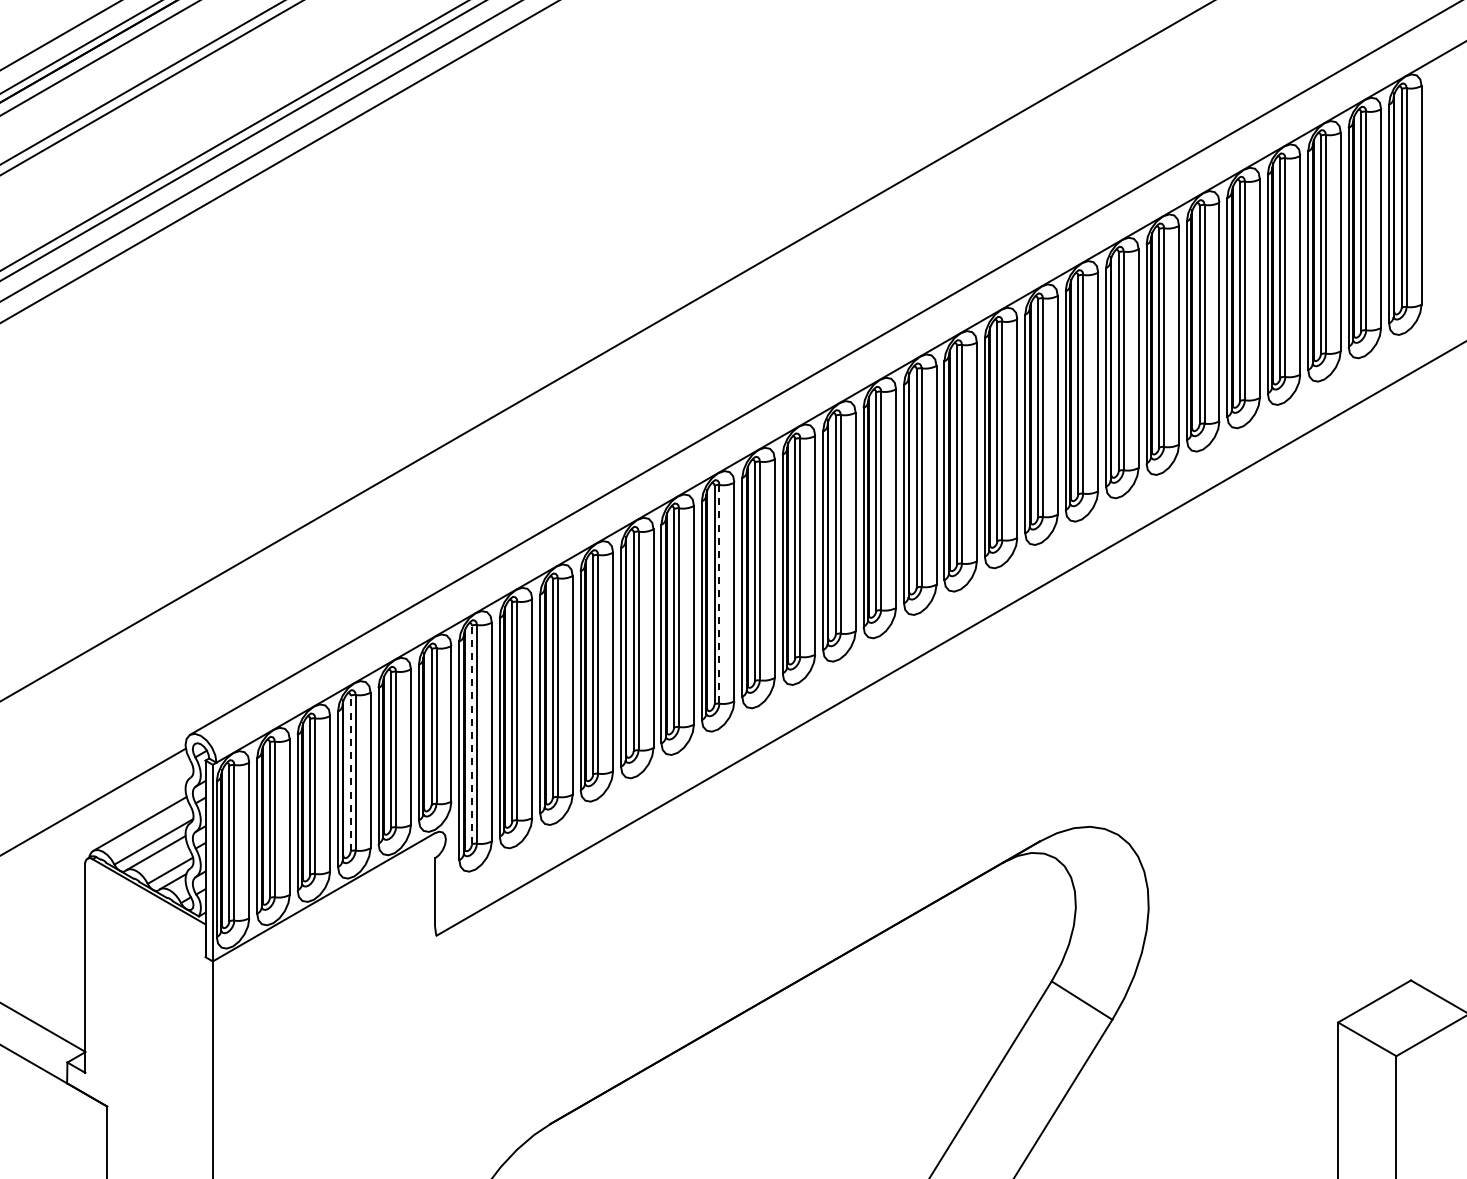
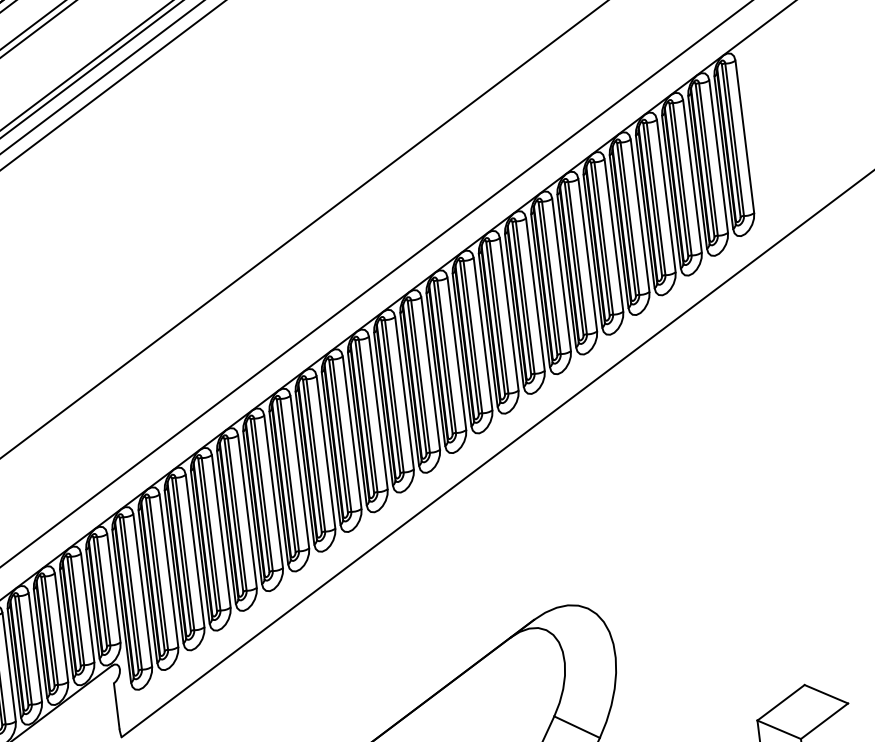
line: (719, 594) -> (289, 475), dashed -> solid
line: (471, 734) -> (128, 593), dashed -> solid
line: (350, 773) -> (47, 631), dashed -> solid

